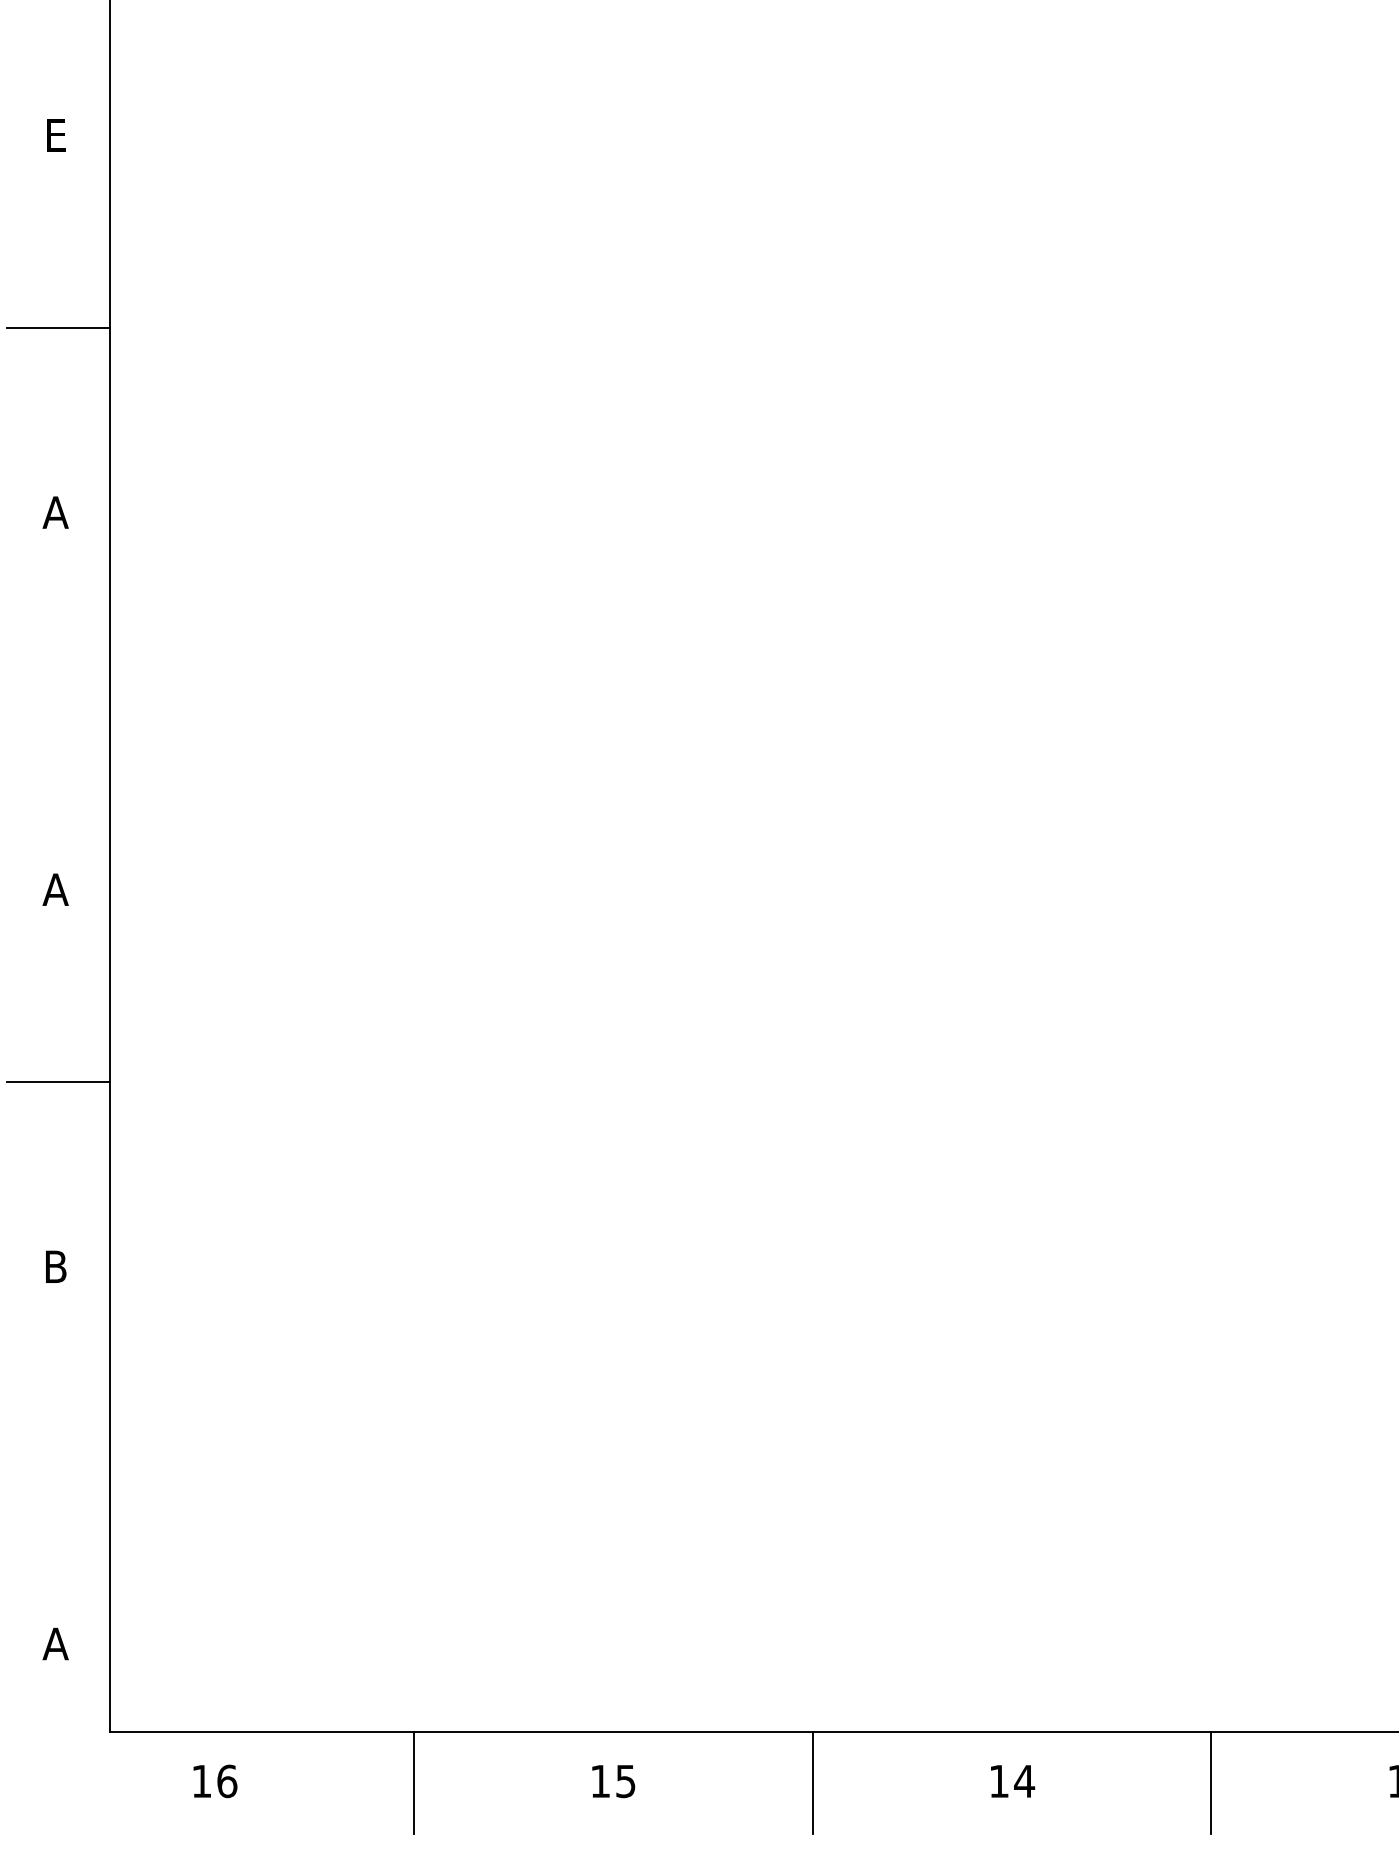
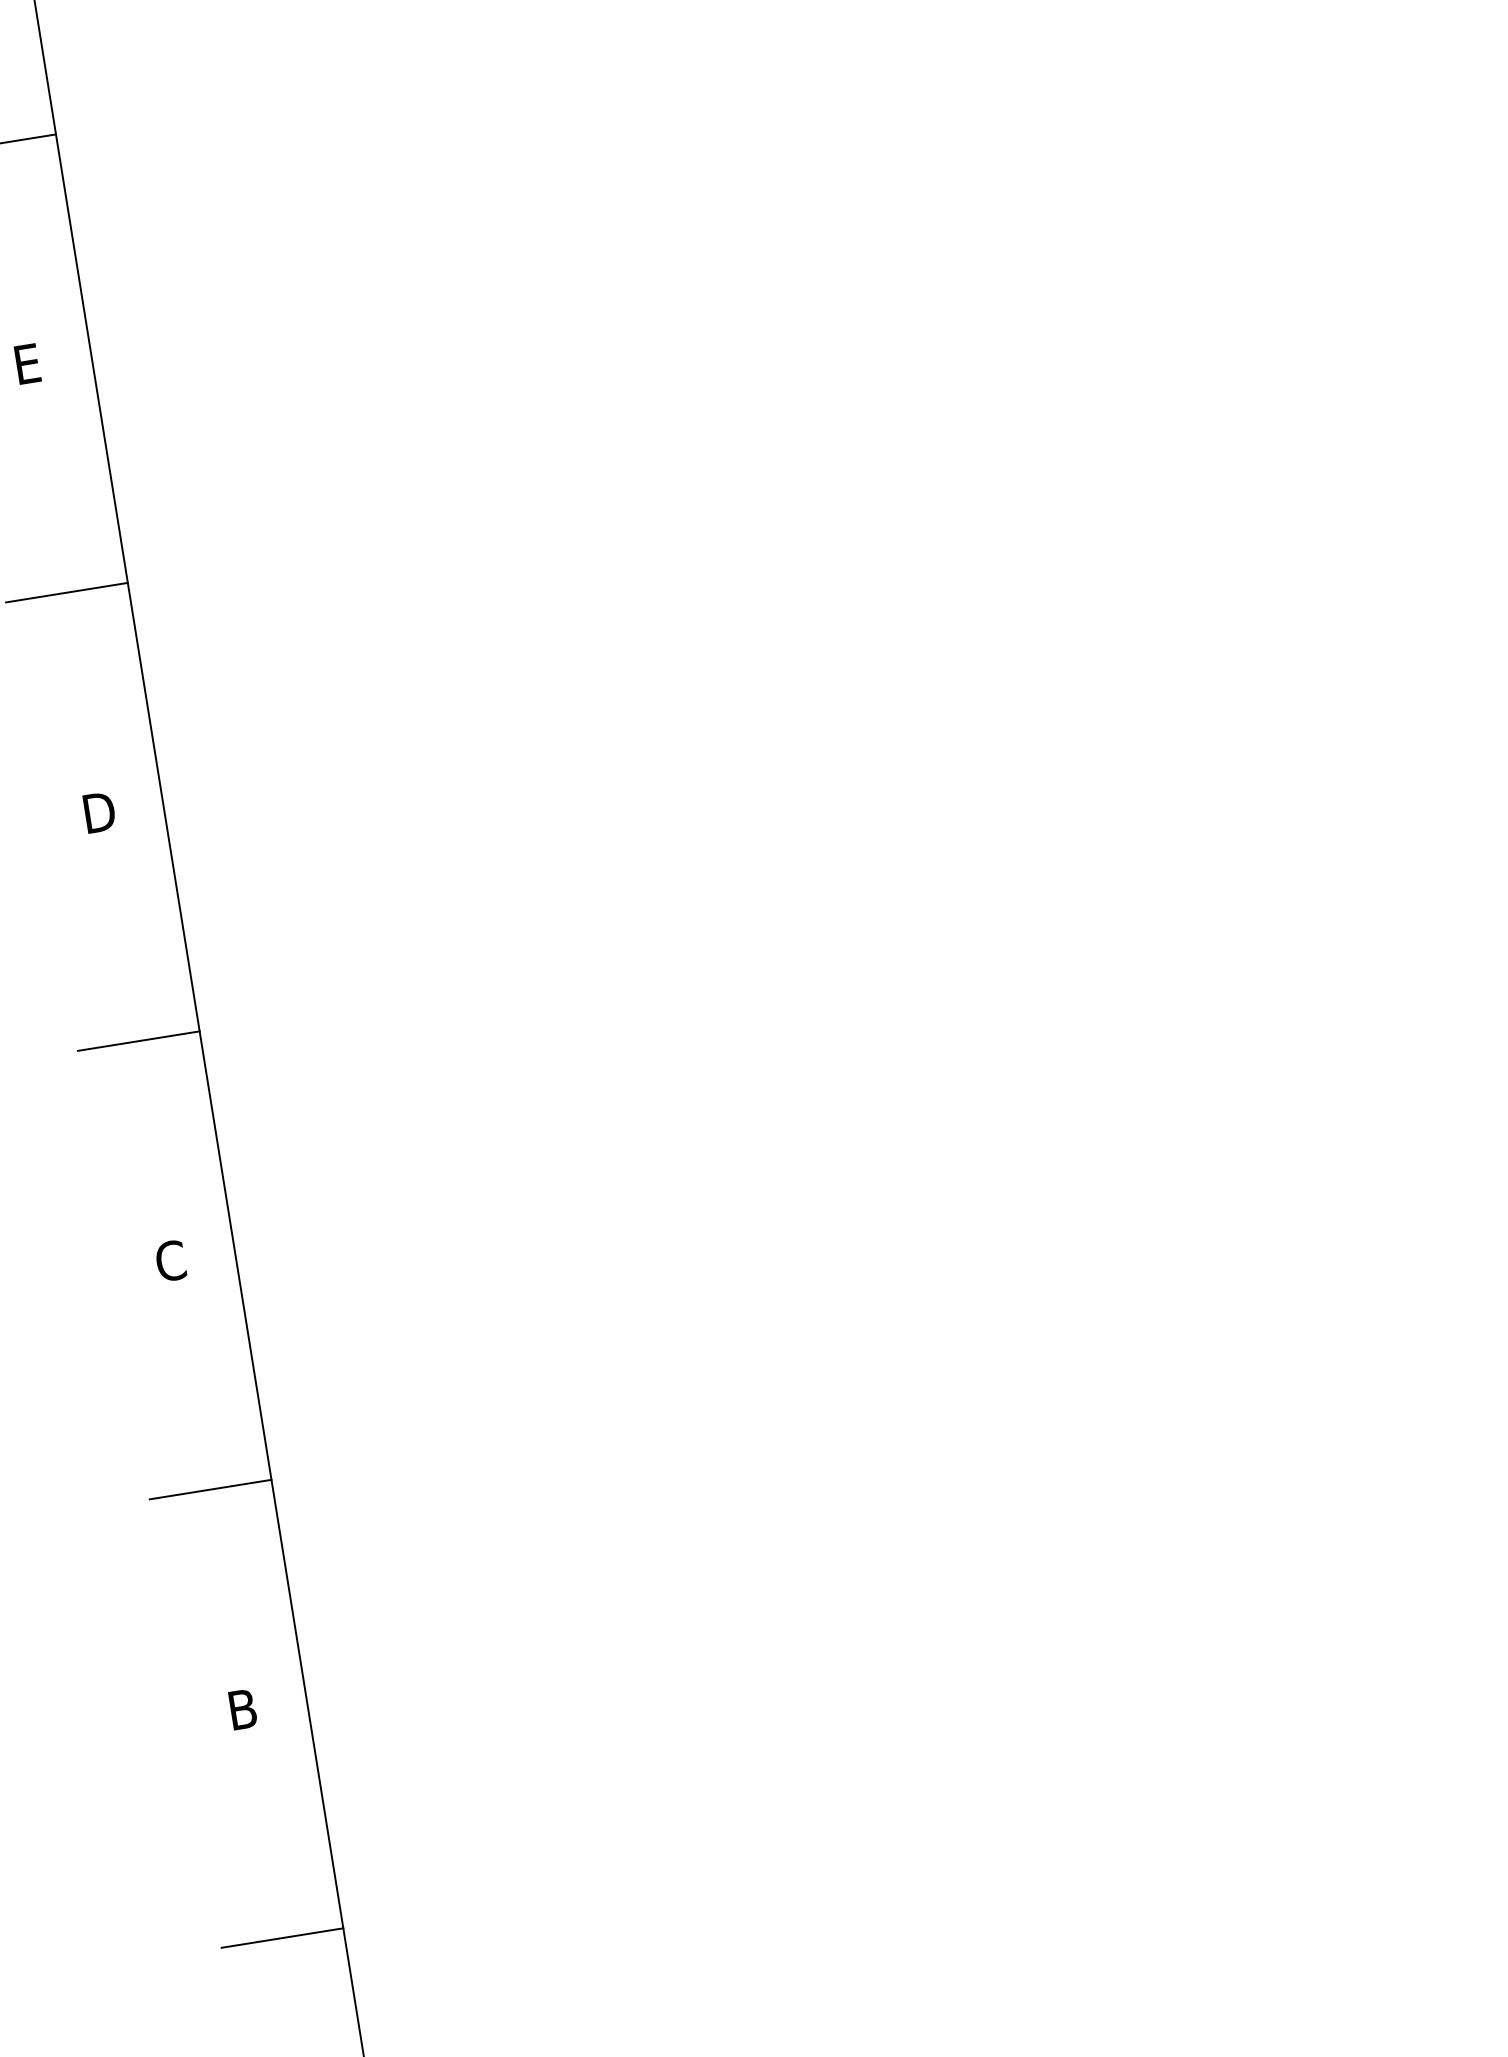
text: (55, 512) -> (98, 812), A -> D
line: (58, 705) -> (138, 1041), added
text: (55, 889) -> (170, 1260), A -> C
line: (58, 1459) -> (282, 1938), added

